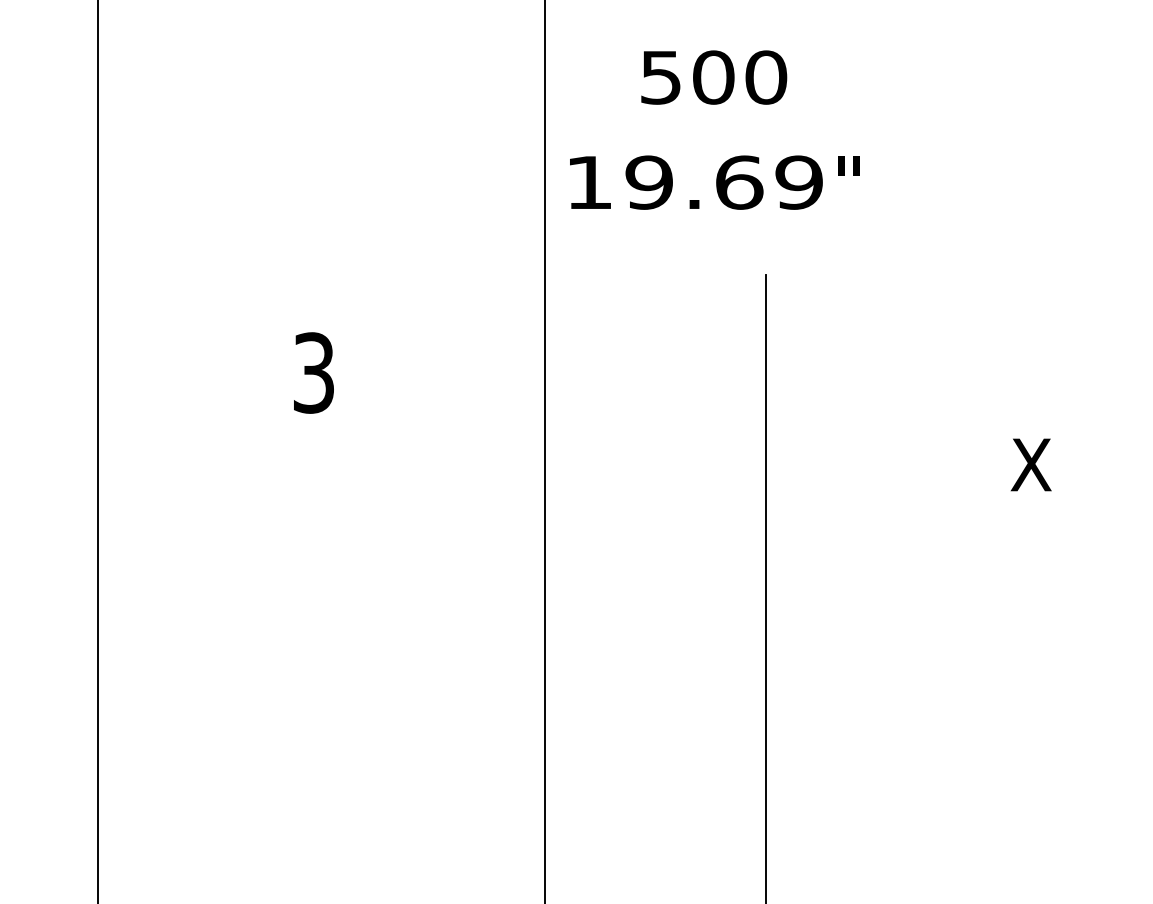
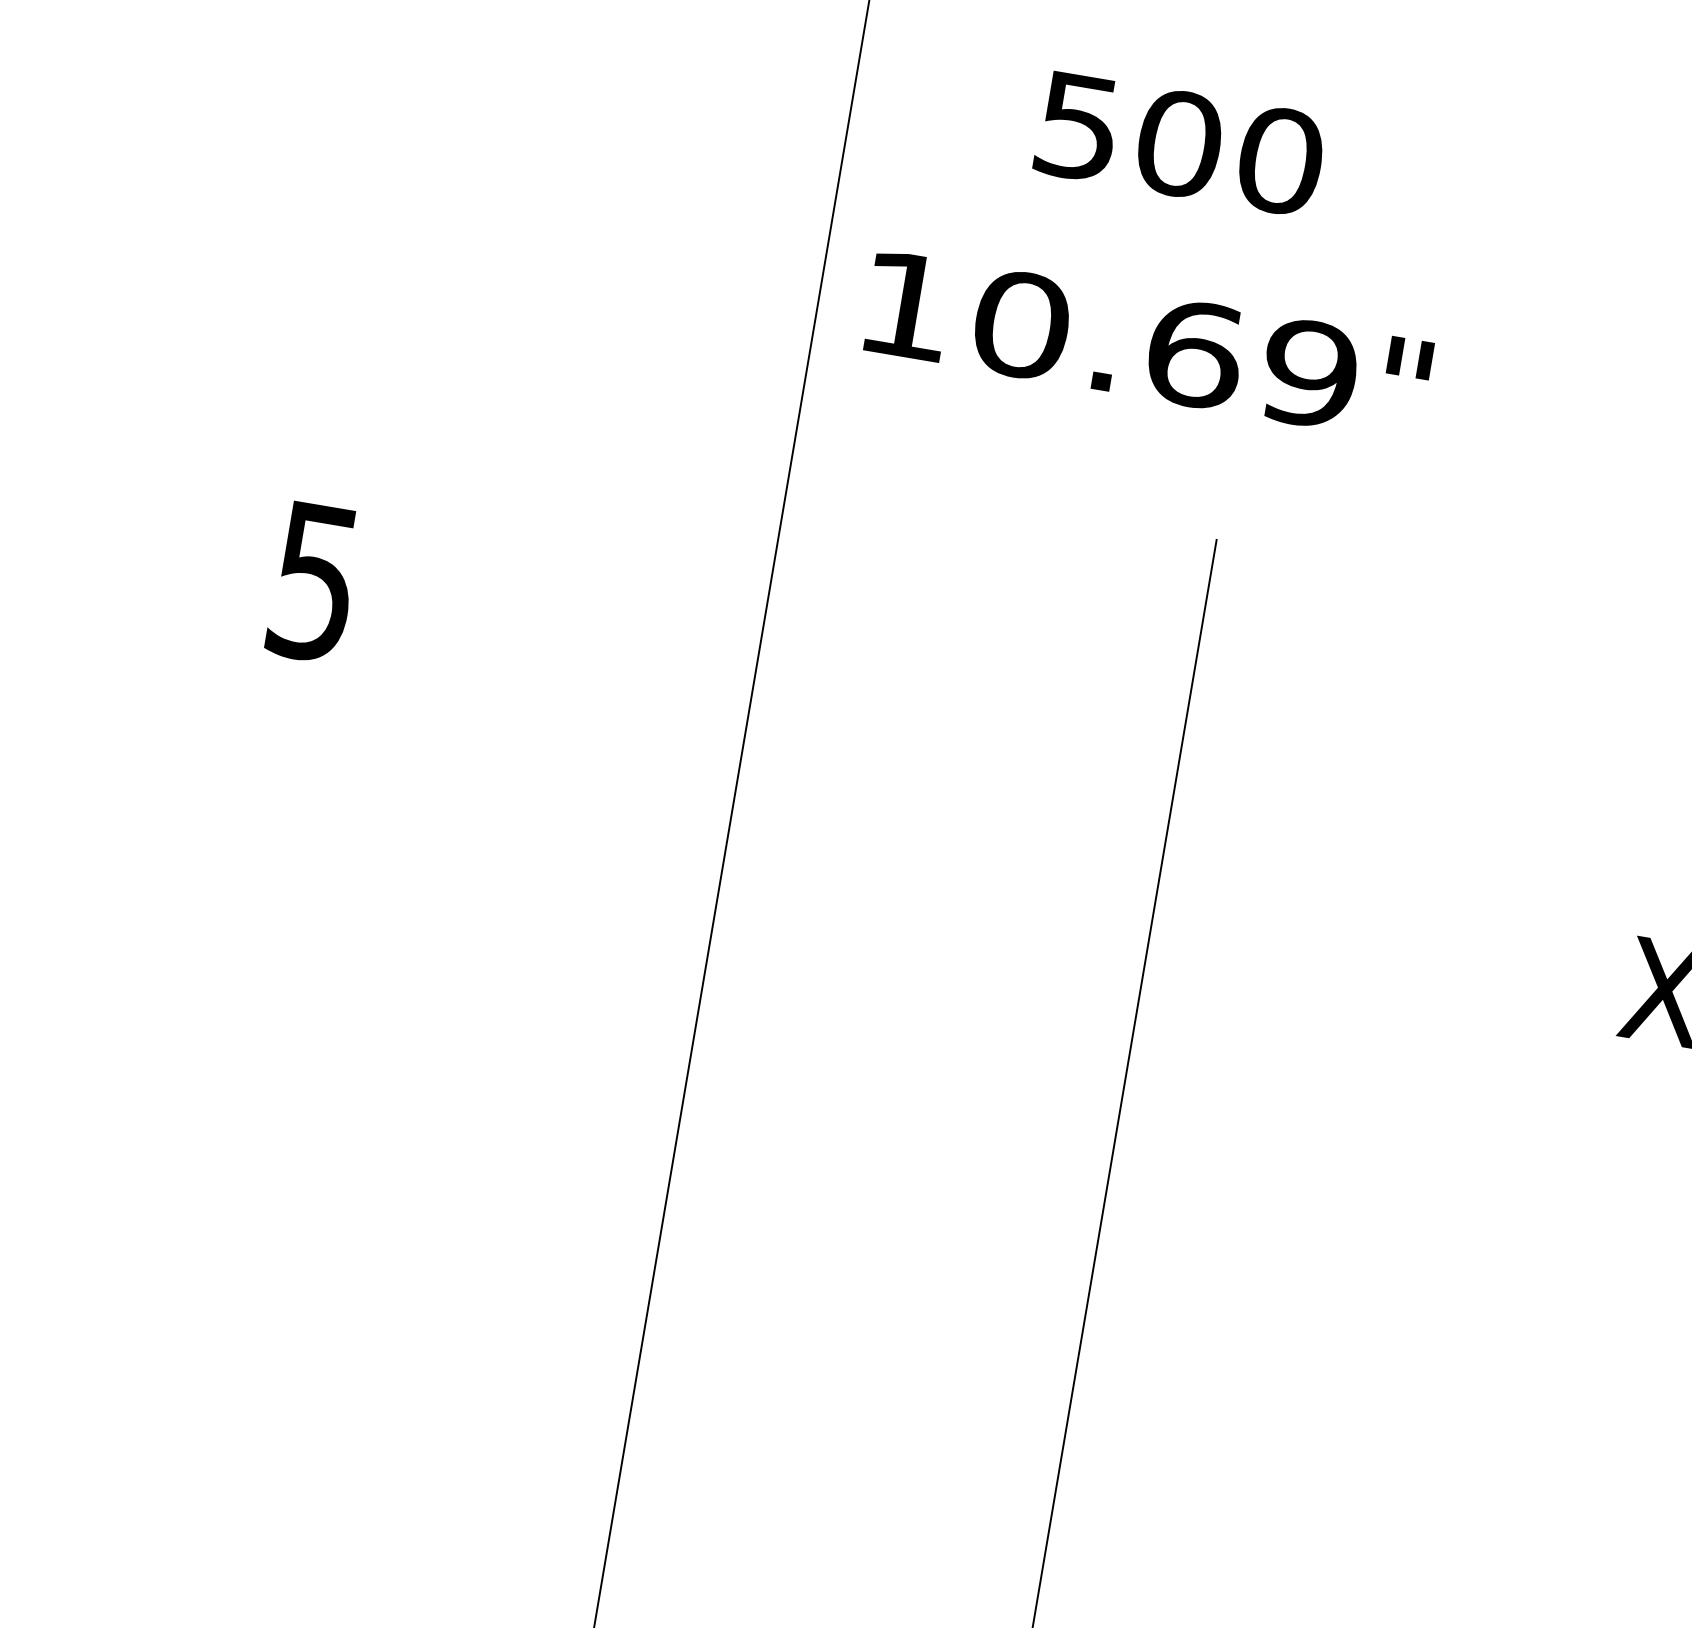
text: (649, 182) -> (1021, 324), 19.69 -> 10.69
text: (313, 372) -> (313, 580), 3 -> 5

